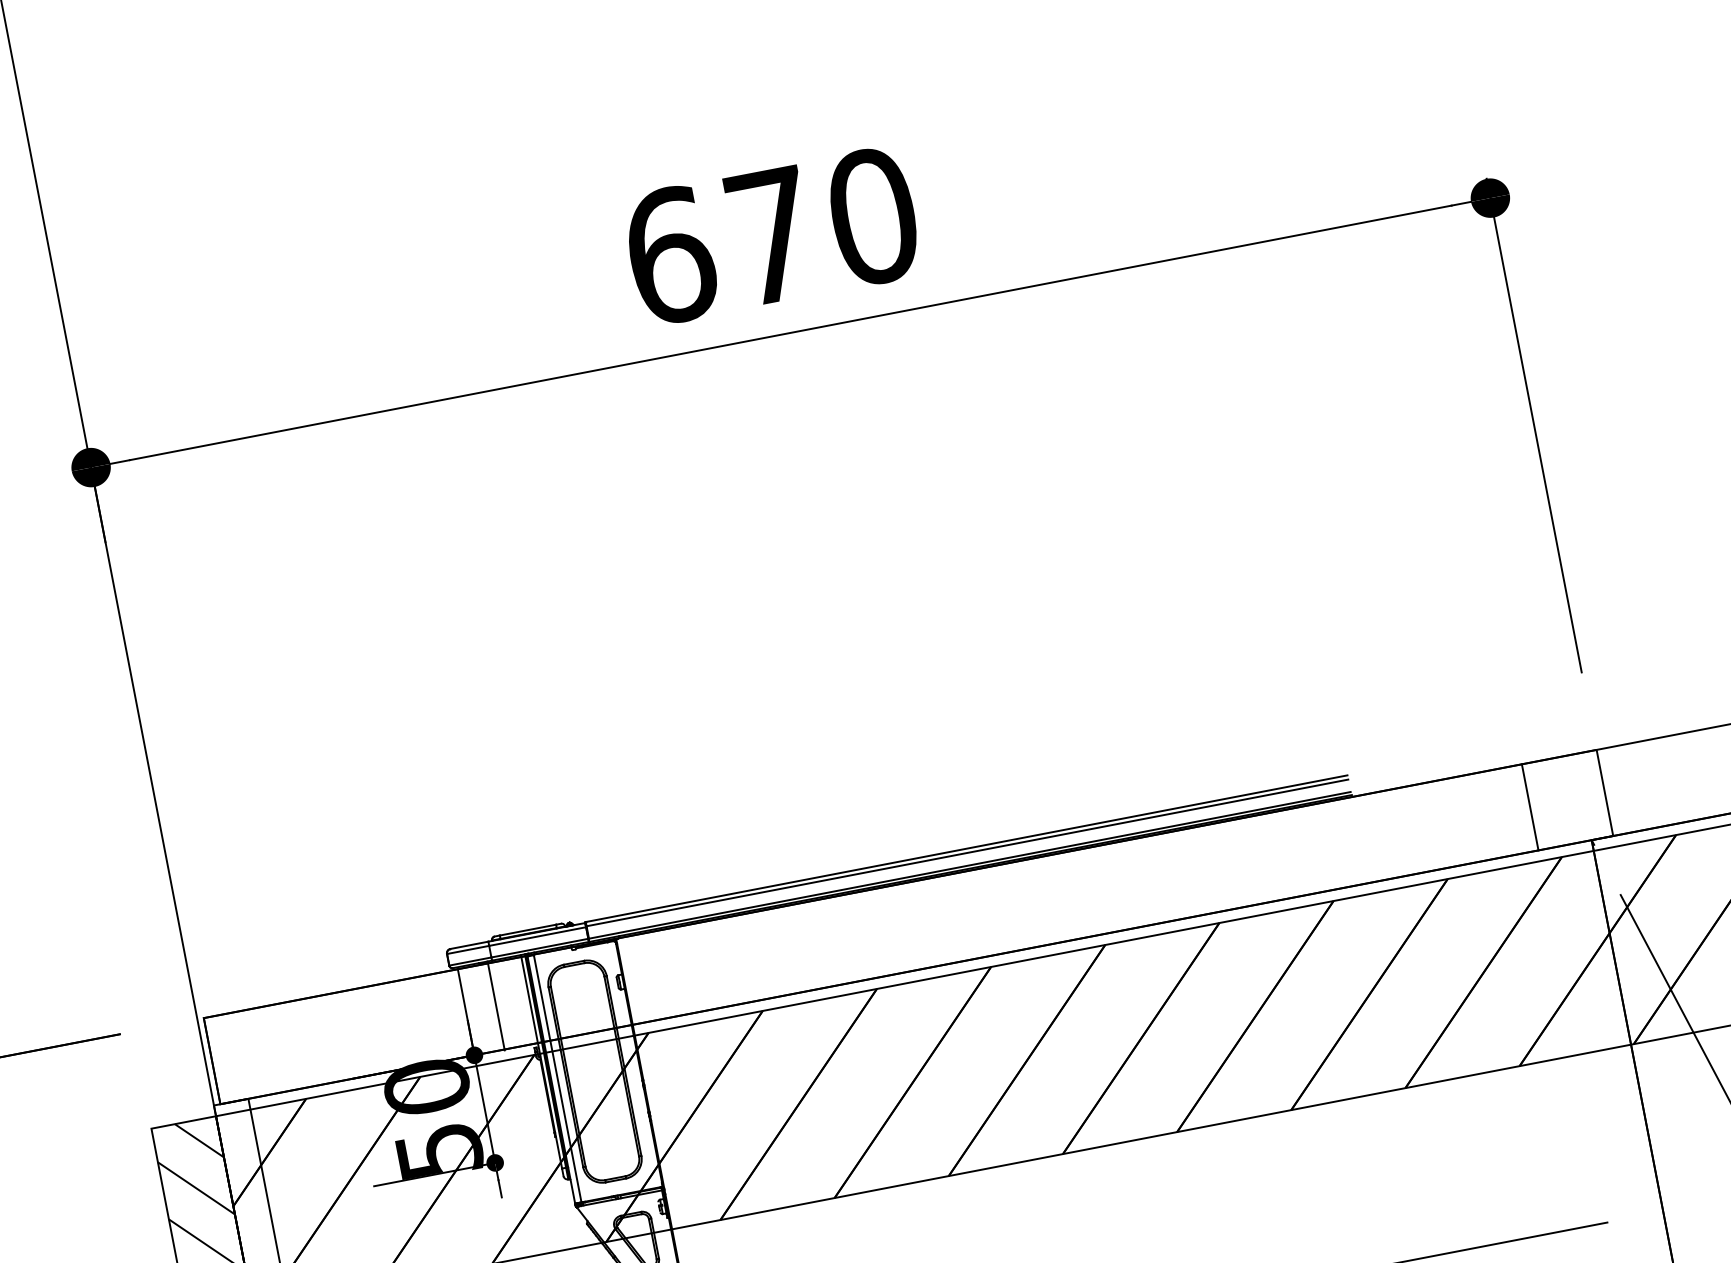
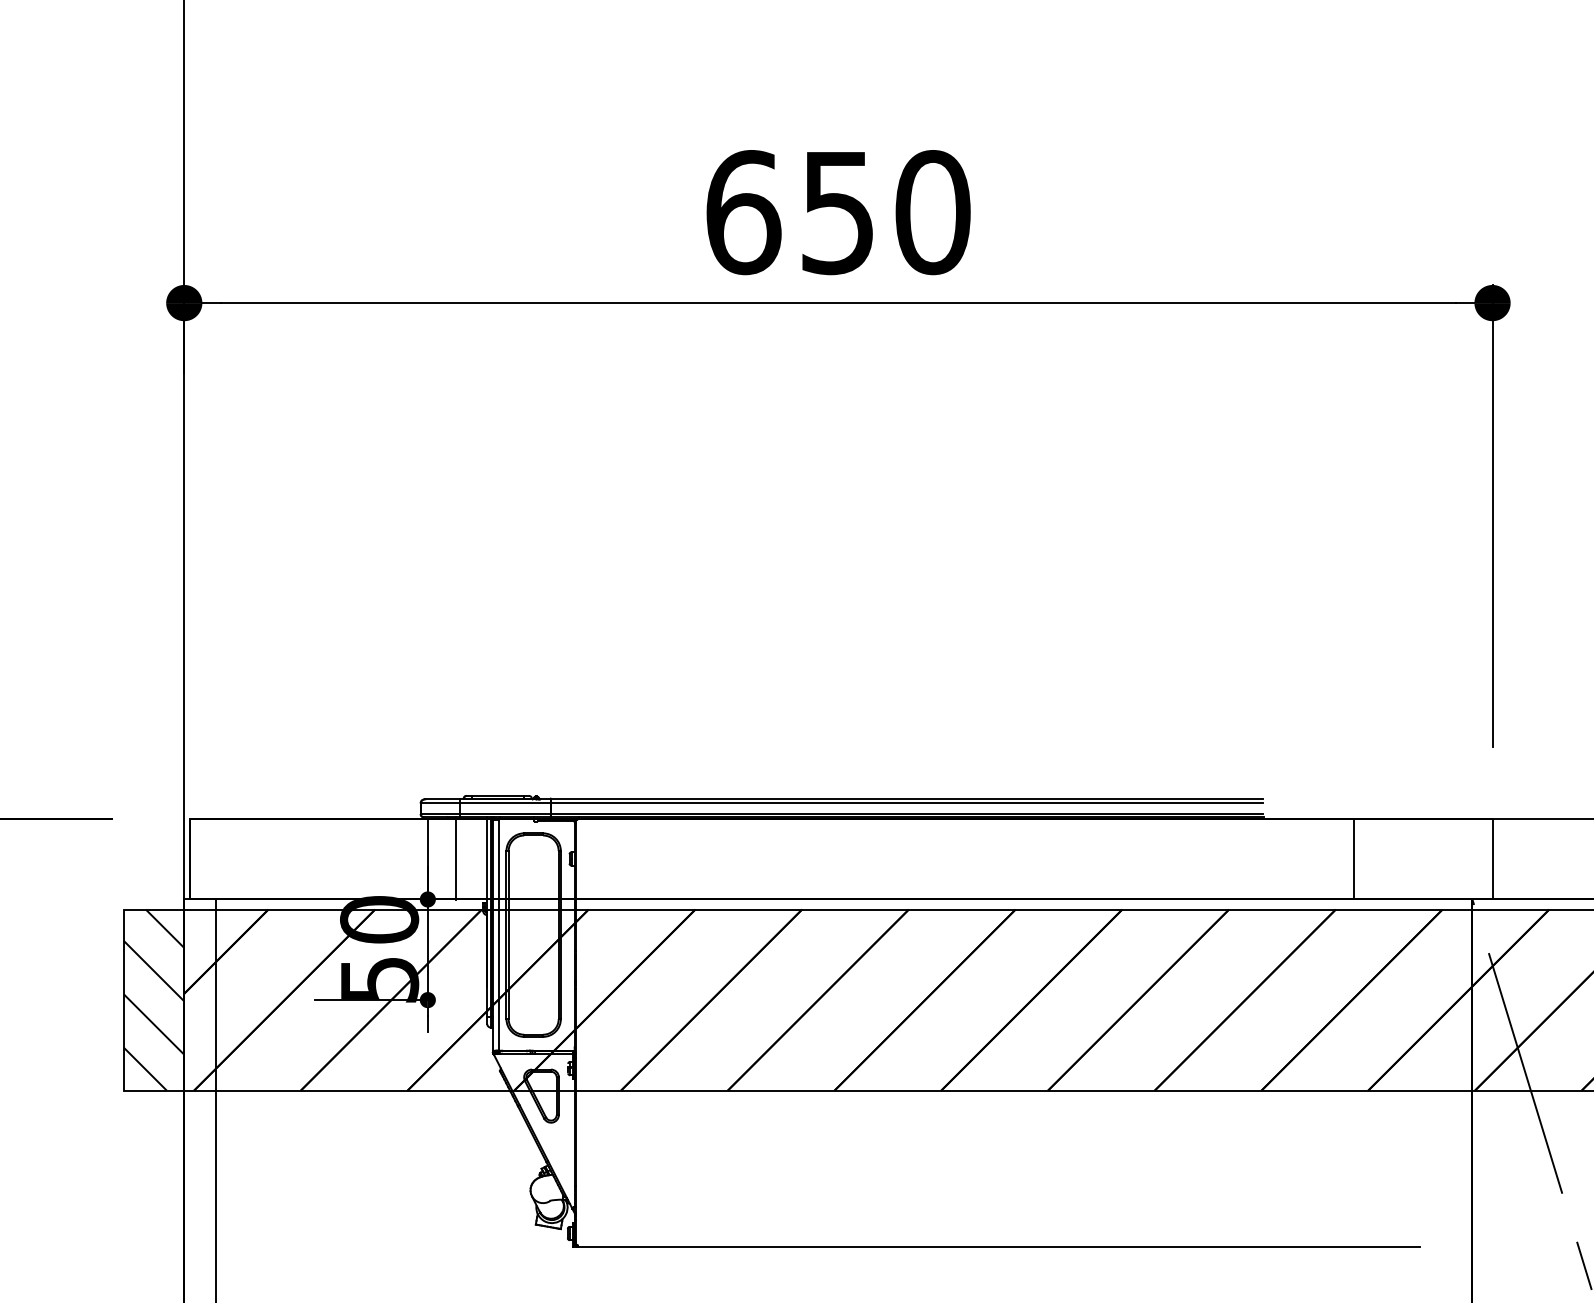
text: (771, 237) -> (837, 213), 670 -> 650
line: (1529, 806) -> (1353, 858), moved

